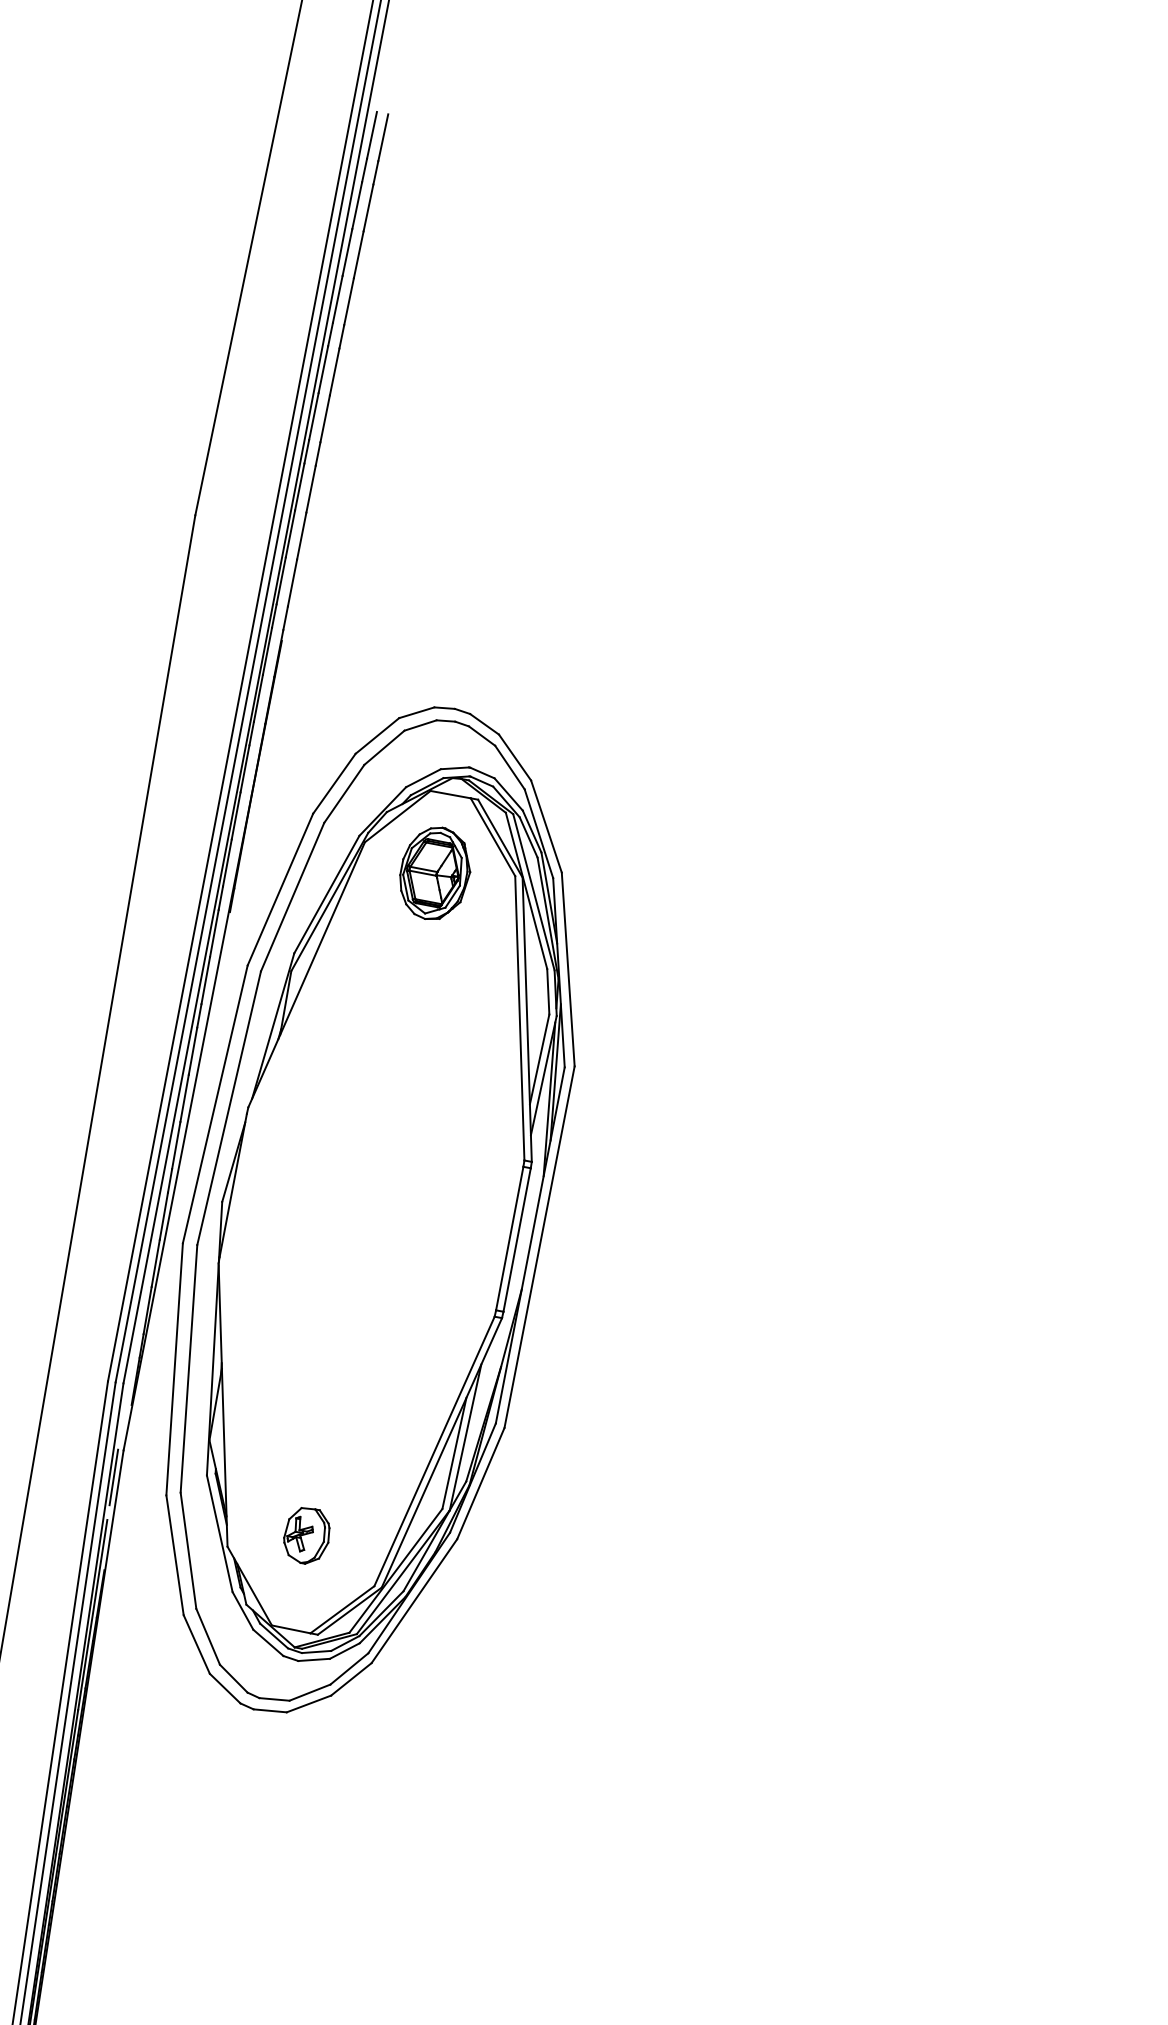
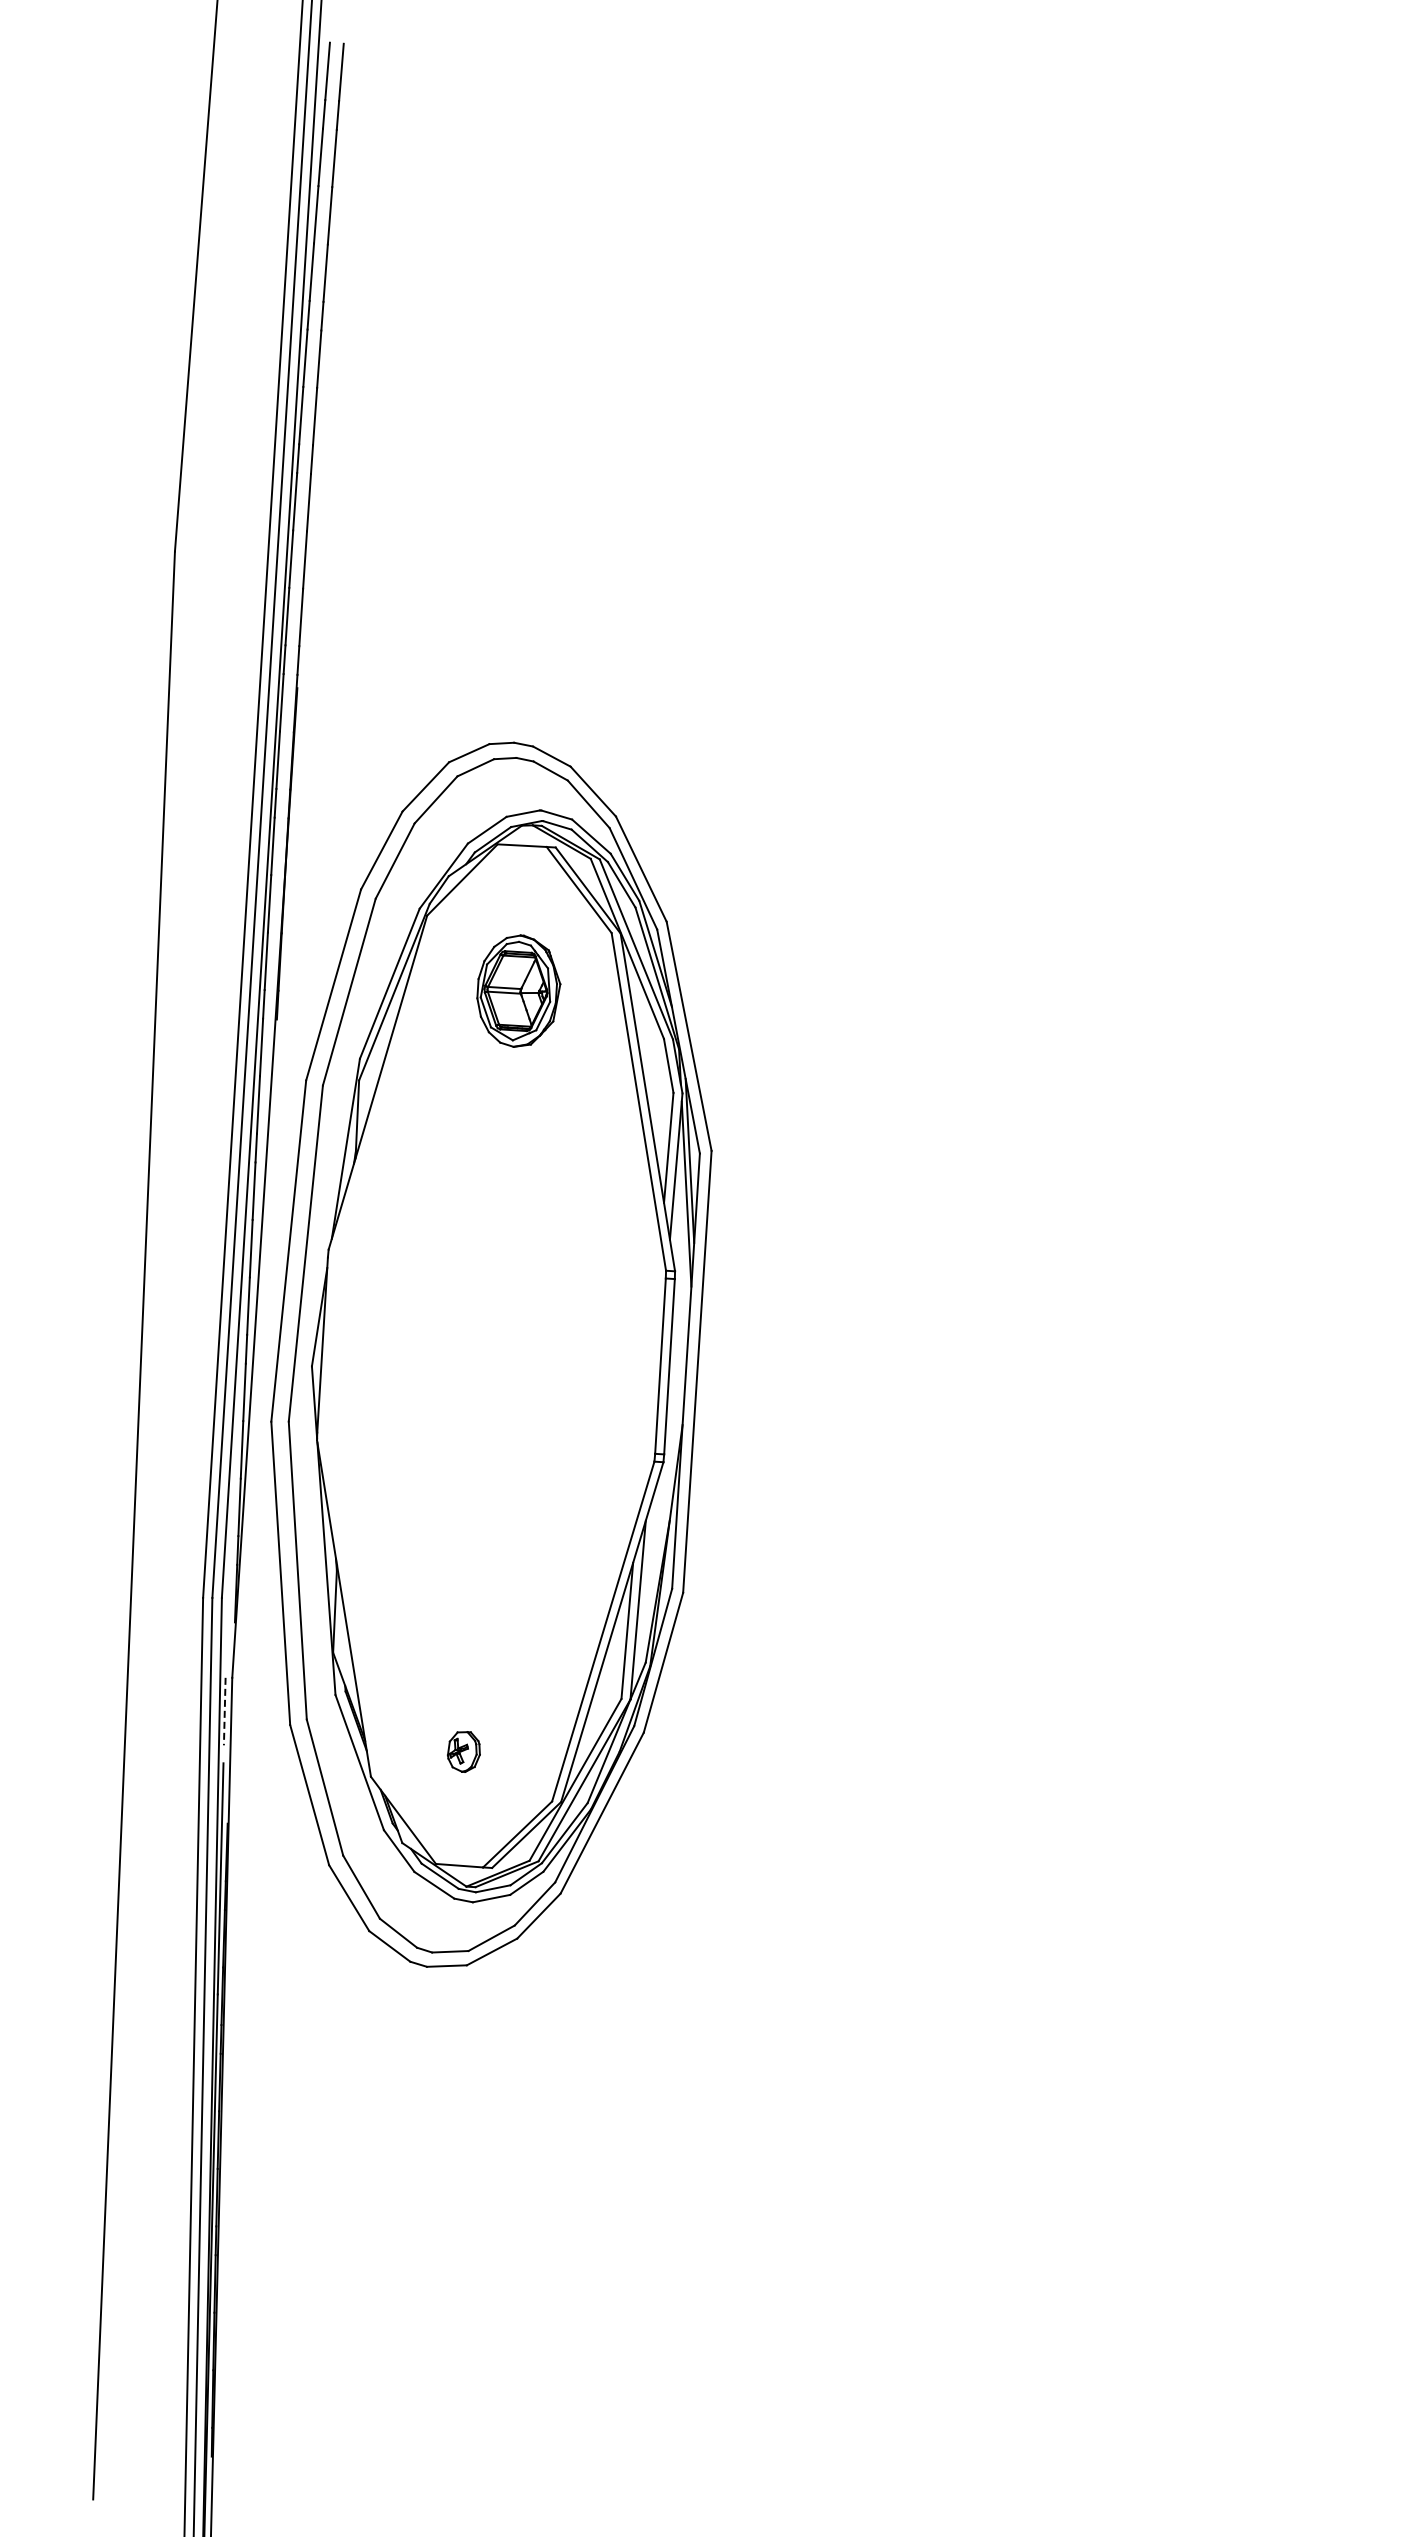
part: (435, 872) -> (518, 990), moved
line: (113, 1477) -> (224, 1711), solid -> dashed
part: (306, 1535) -> (463, 1751), size x0.6

